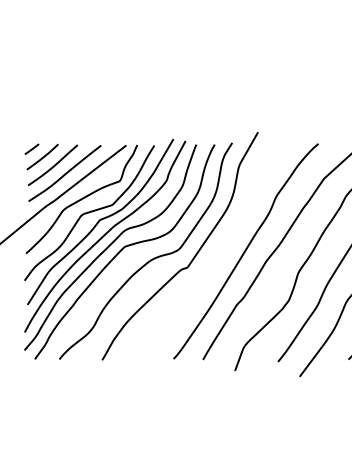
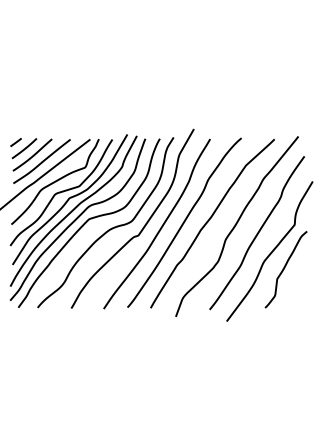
curve: (216, 254) -> (161, 225), added

